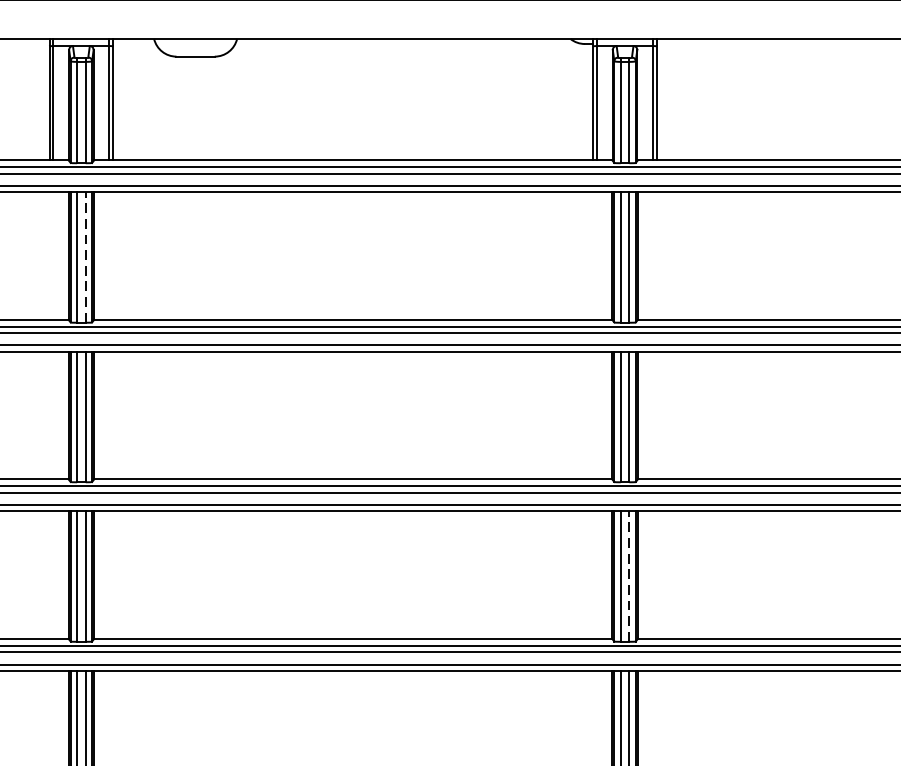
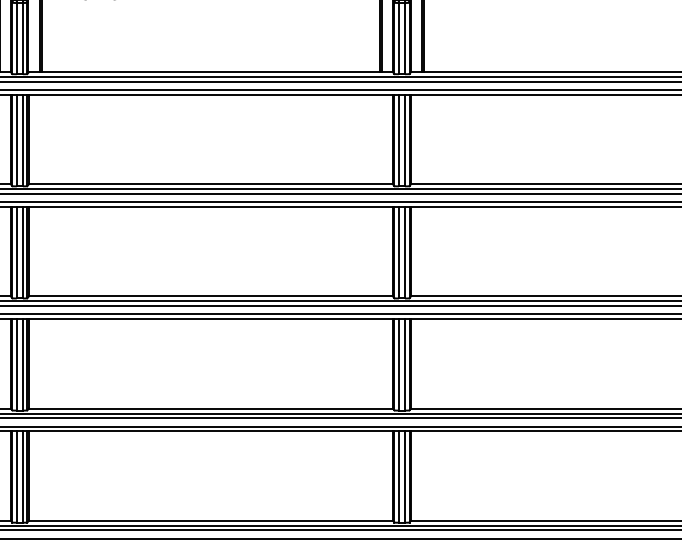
line: (85, 257) -> (22, 140), dashed -> solid
line: (630, 576) -> (405, 364), dashed -> solid

